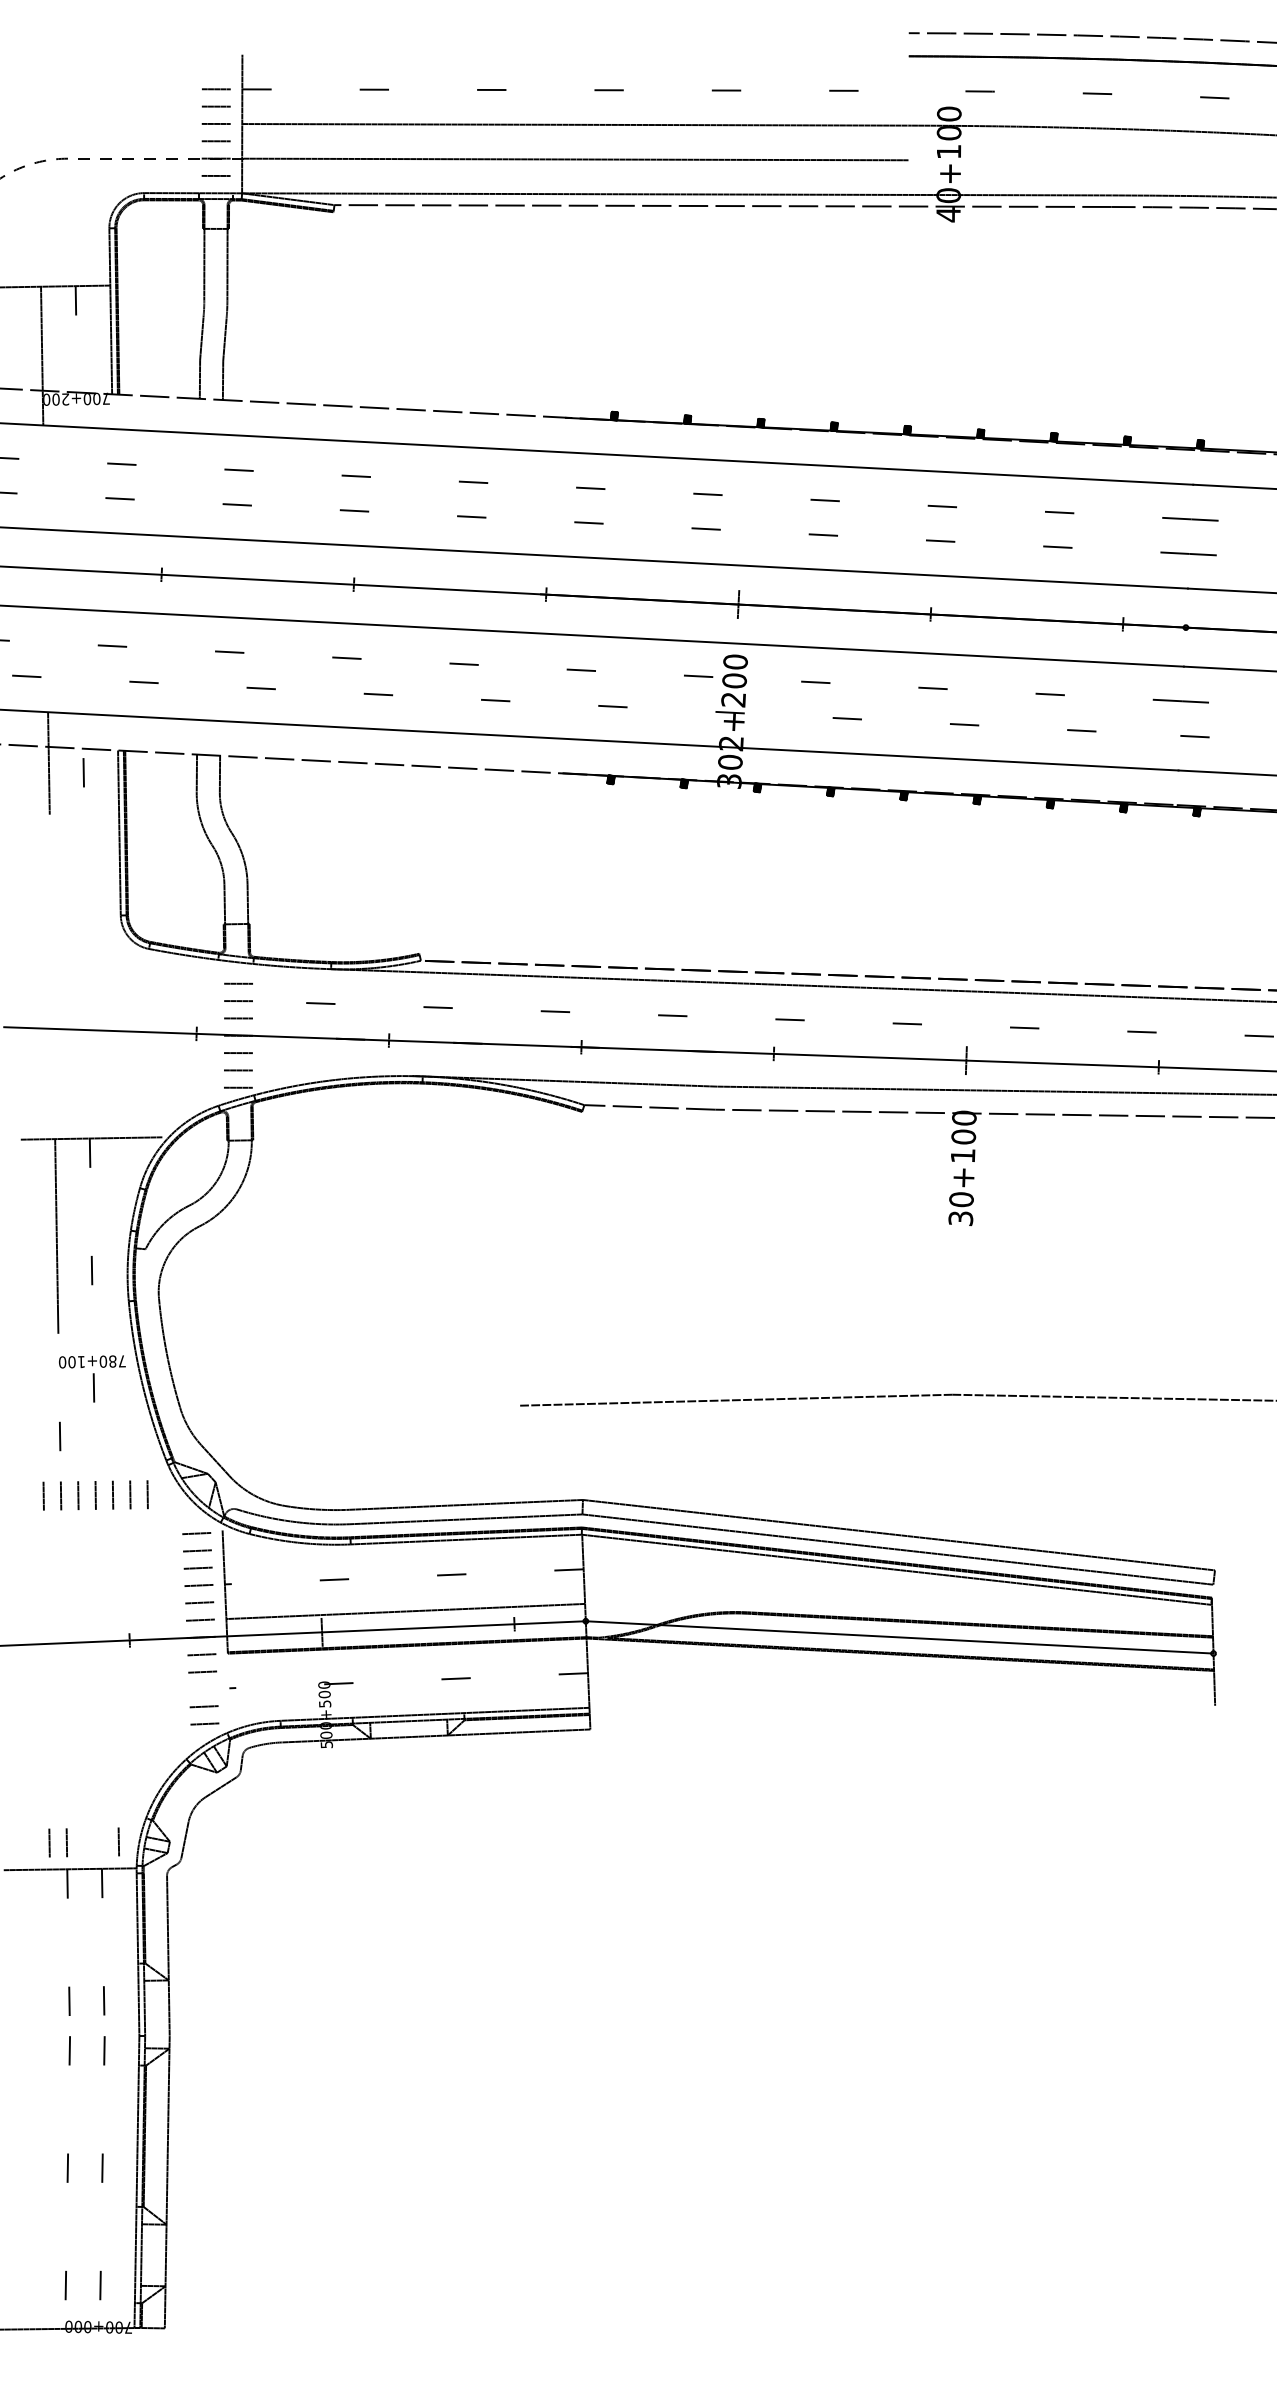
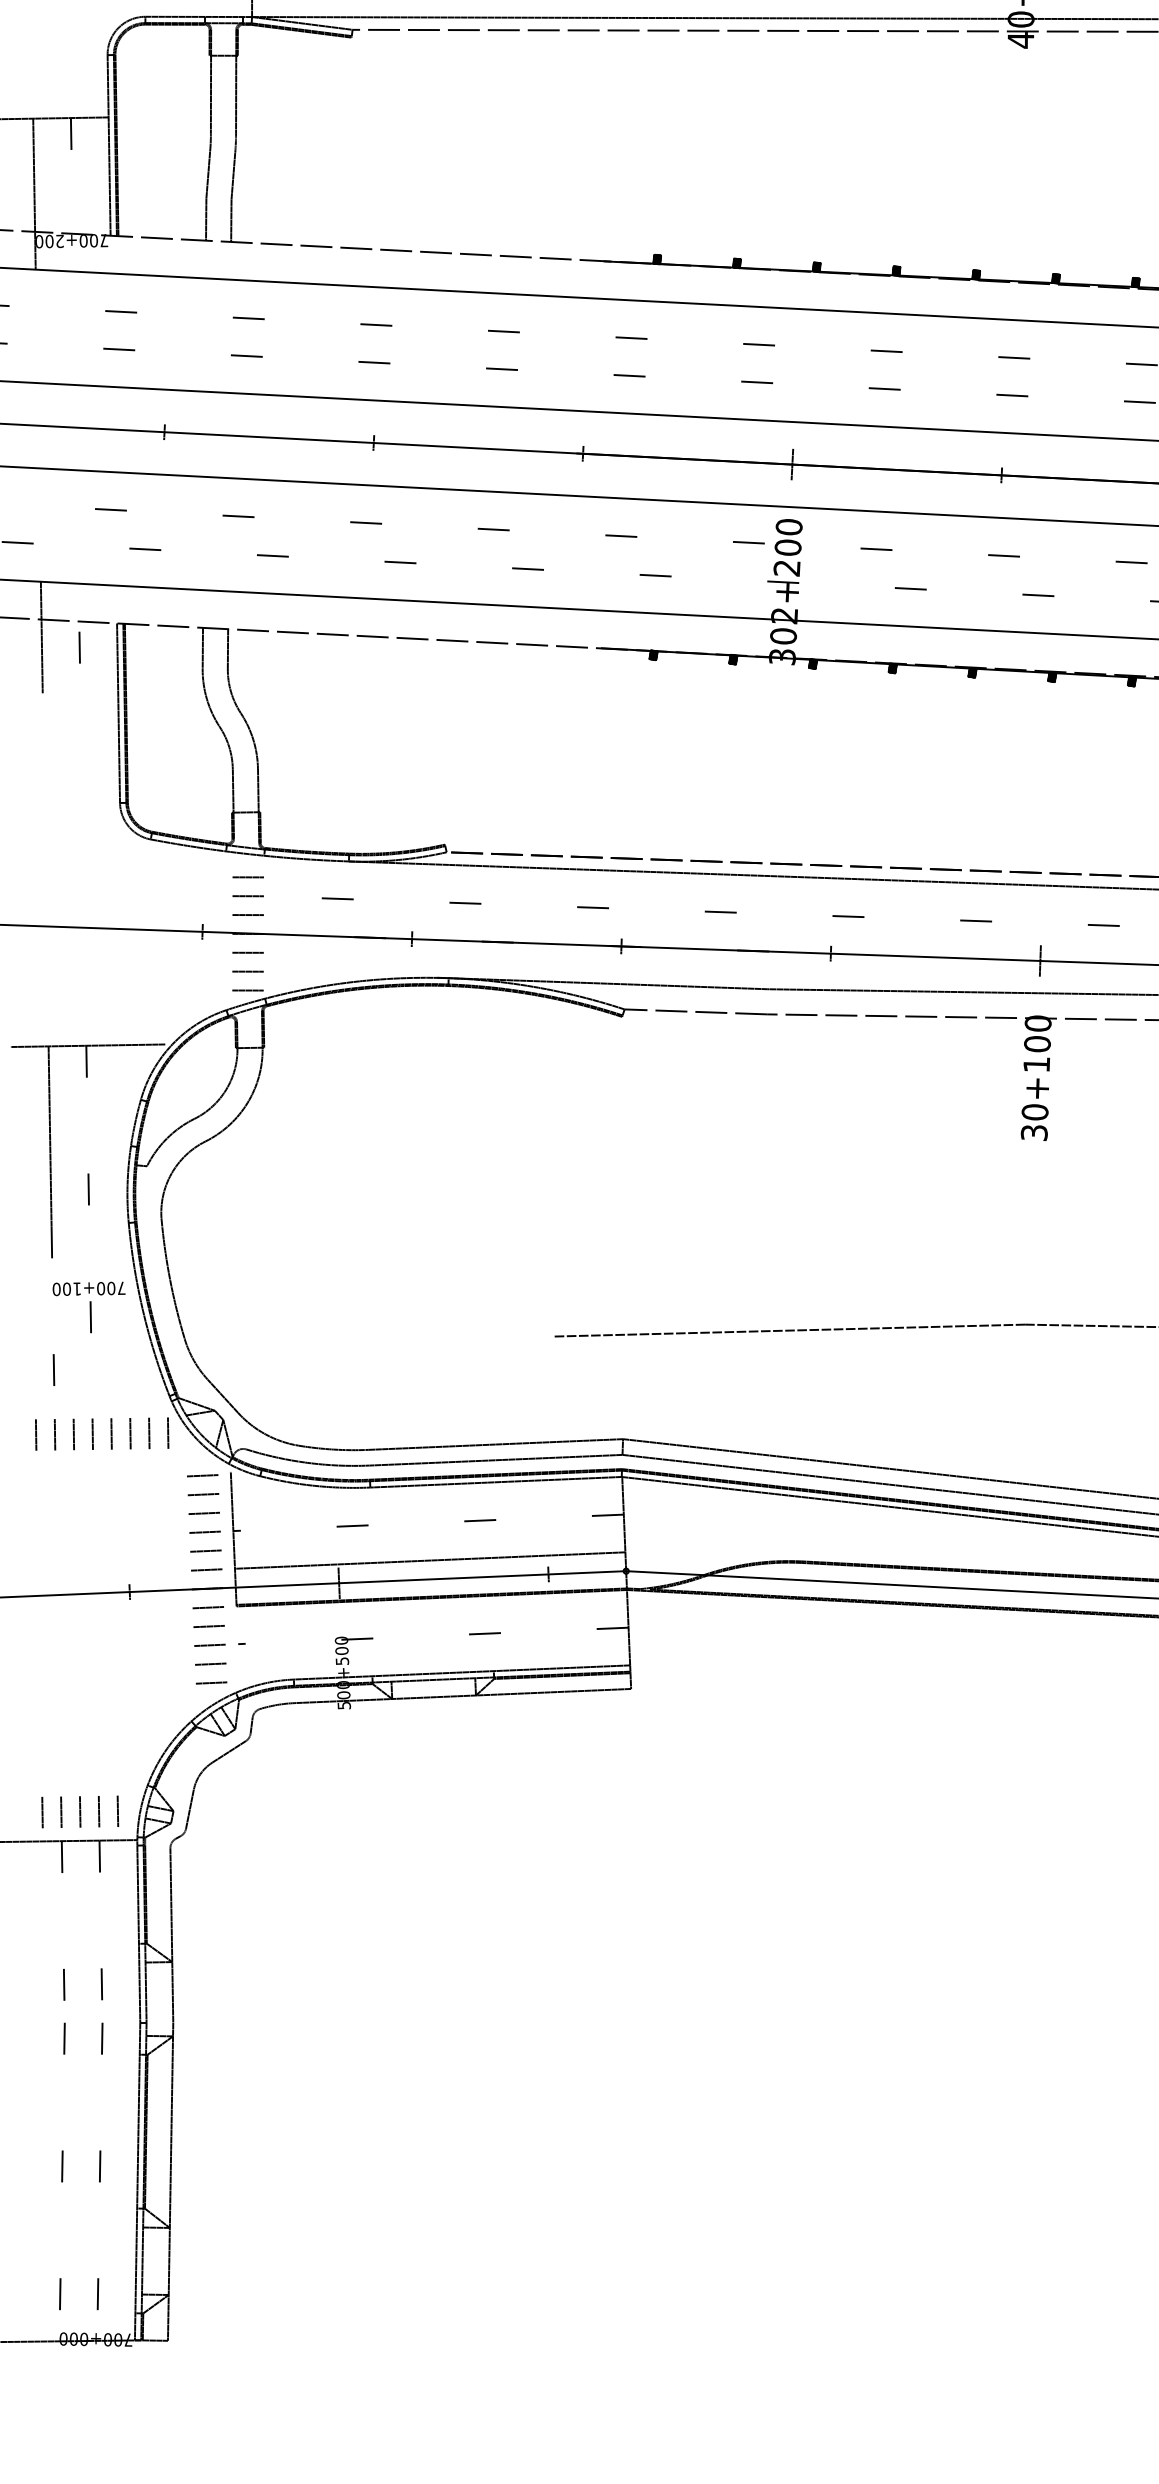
text: (112, 1361) -> (111, 1288), 780+100 -> 700+100
line: (164, 1494) -> (167, 1433), added
line: (202, 1689) -> (208, 1645), added
line: (101, 1841) -> (99, 1810), added
line: (83, 1842) -> (79, 1811), added

